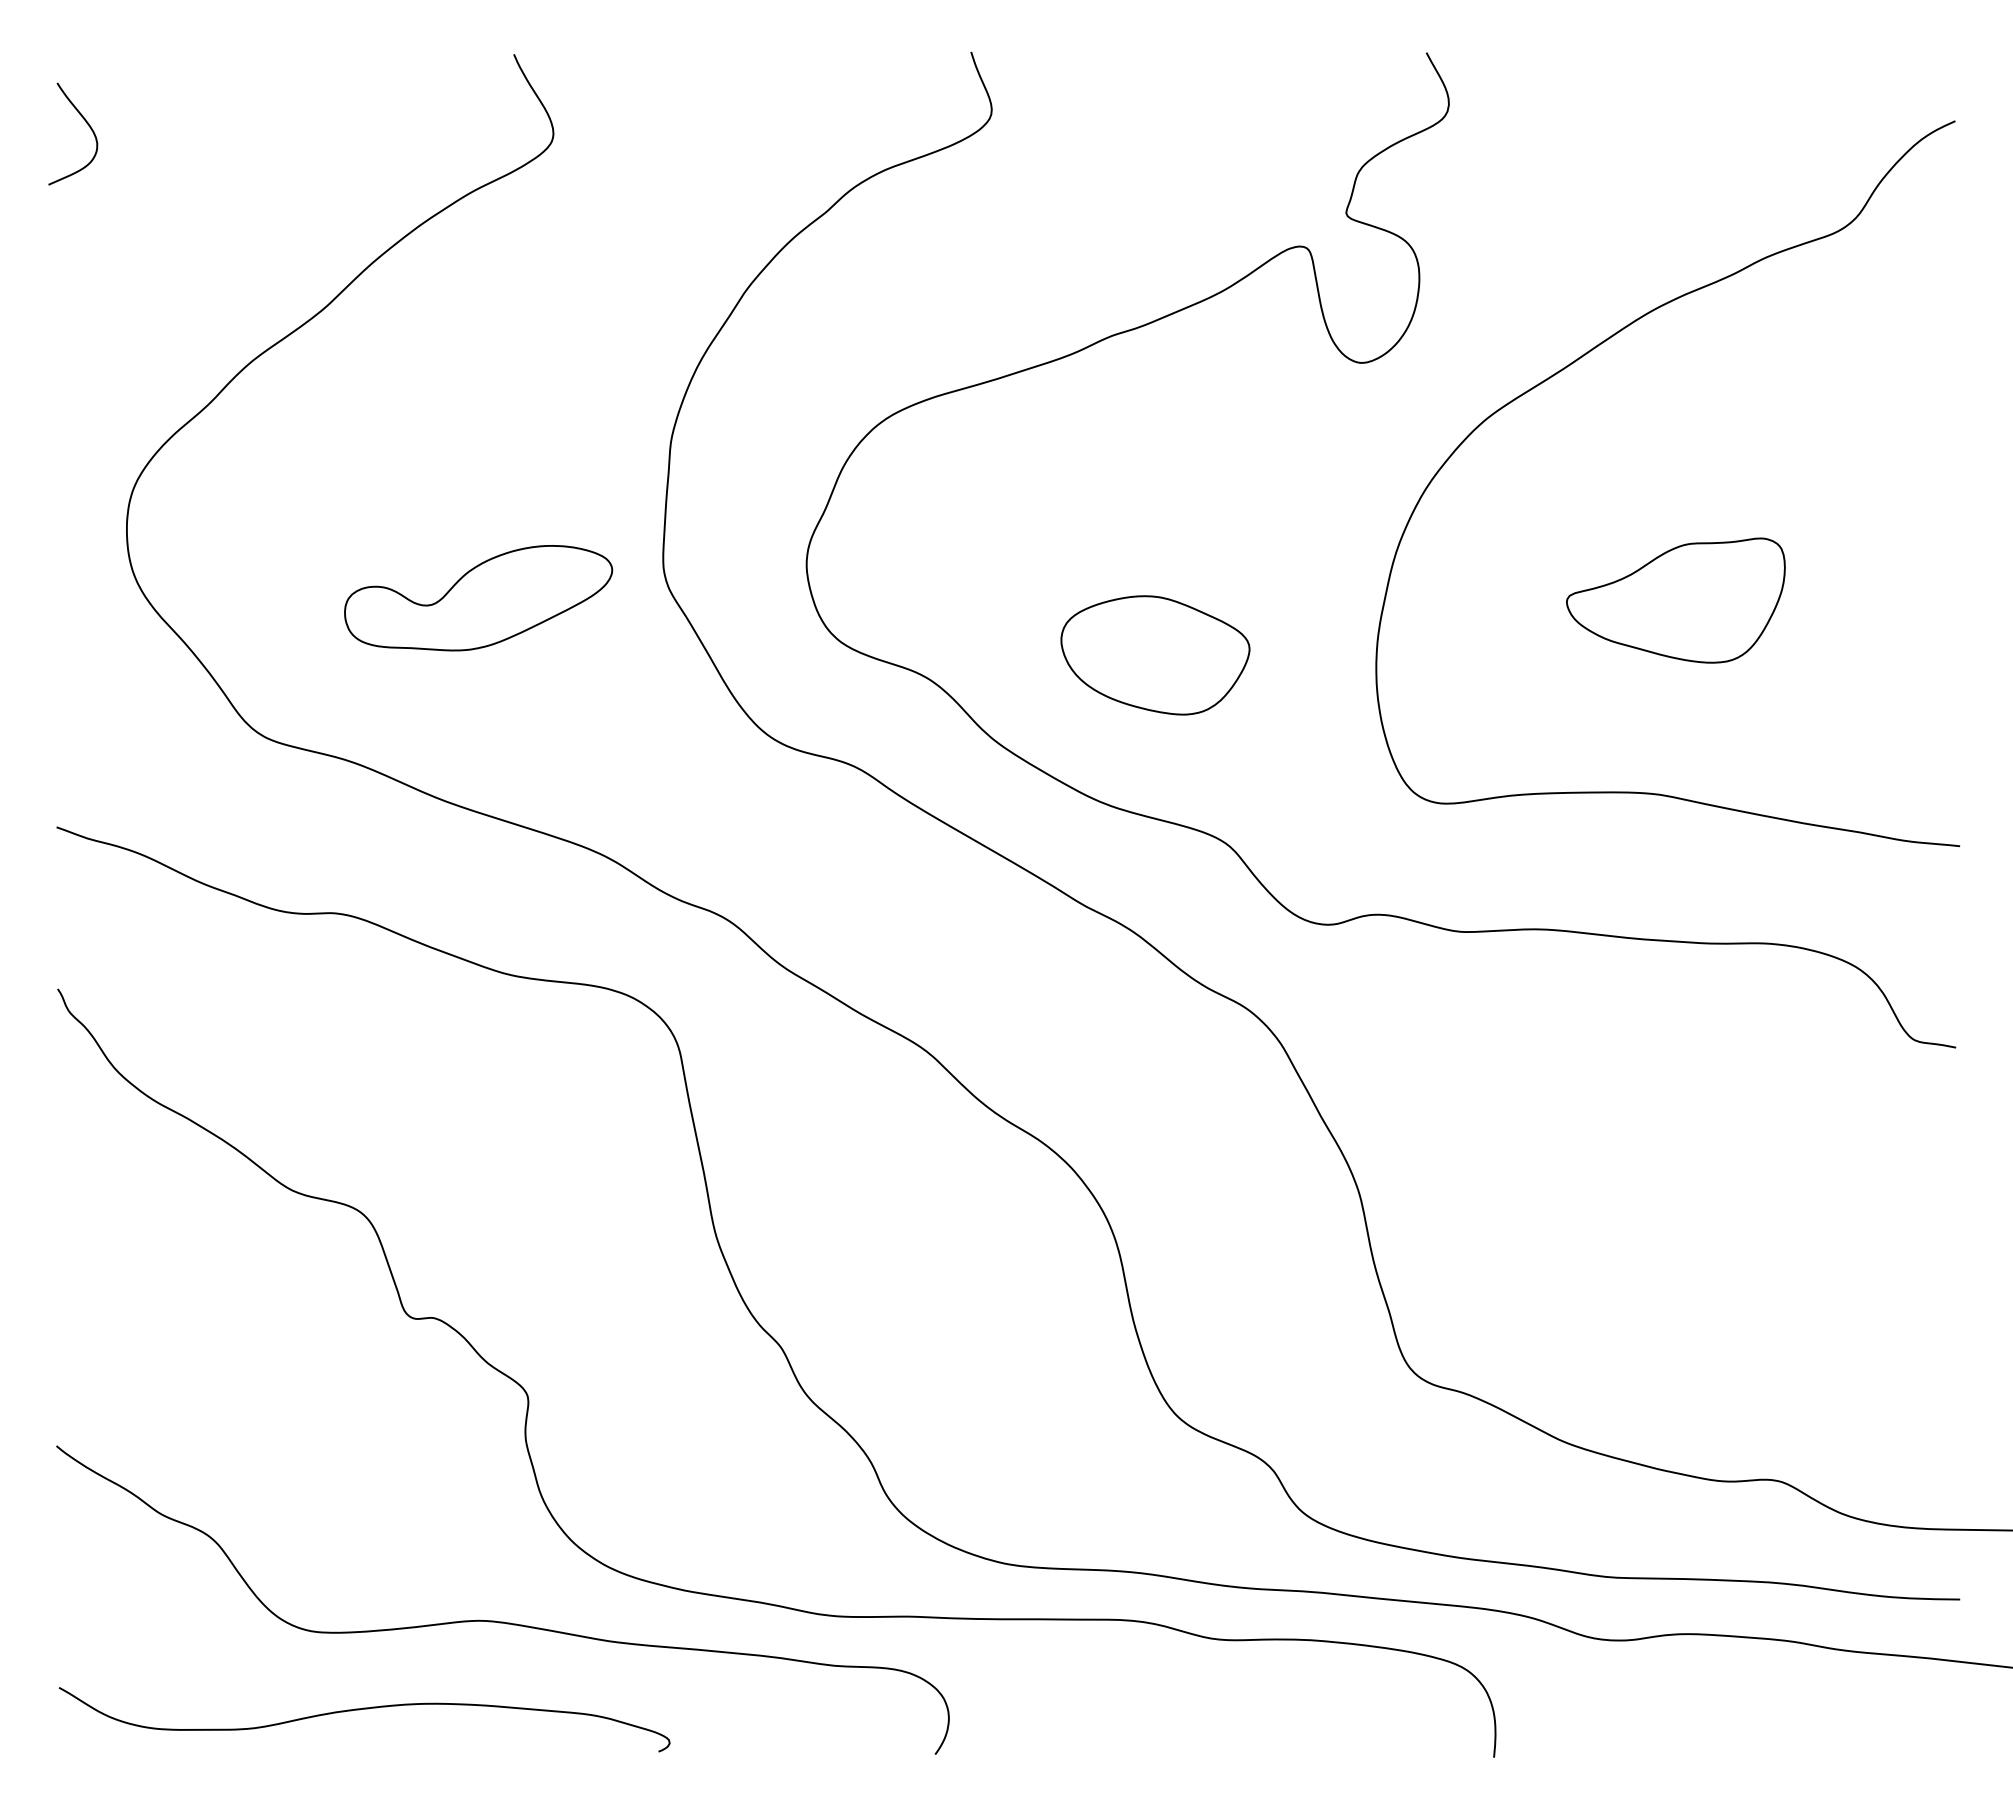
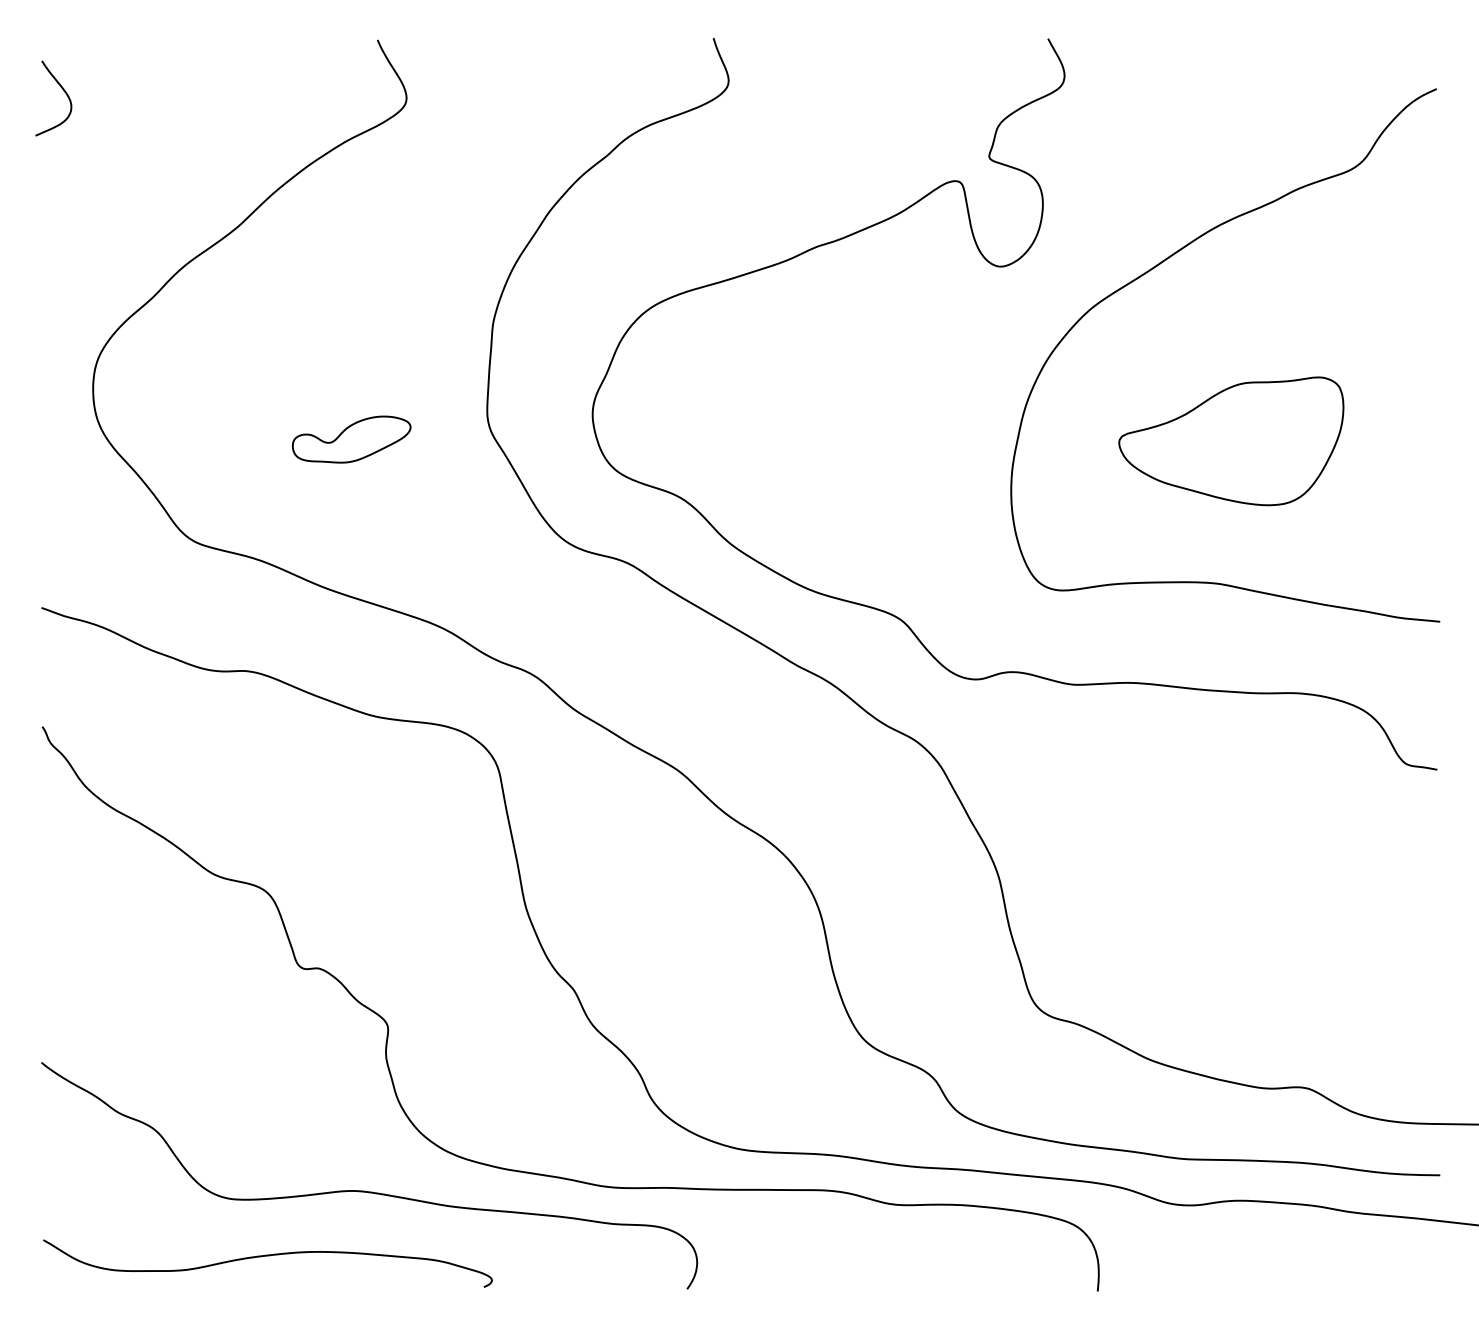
part: (478, 598) -> (351, 439), size x0.6
part: (1675, 600) -> (1231, 441), size x1.4
part: (1155, 655) -> (848, 481), removed

